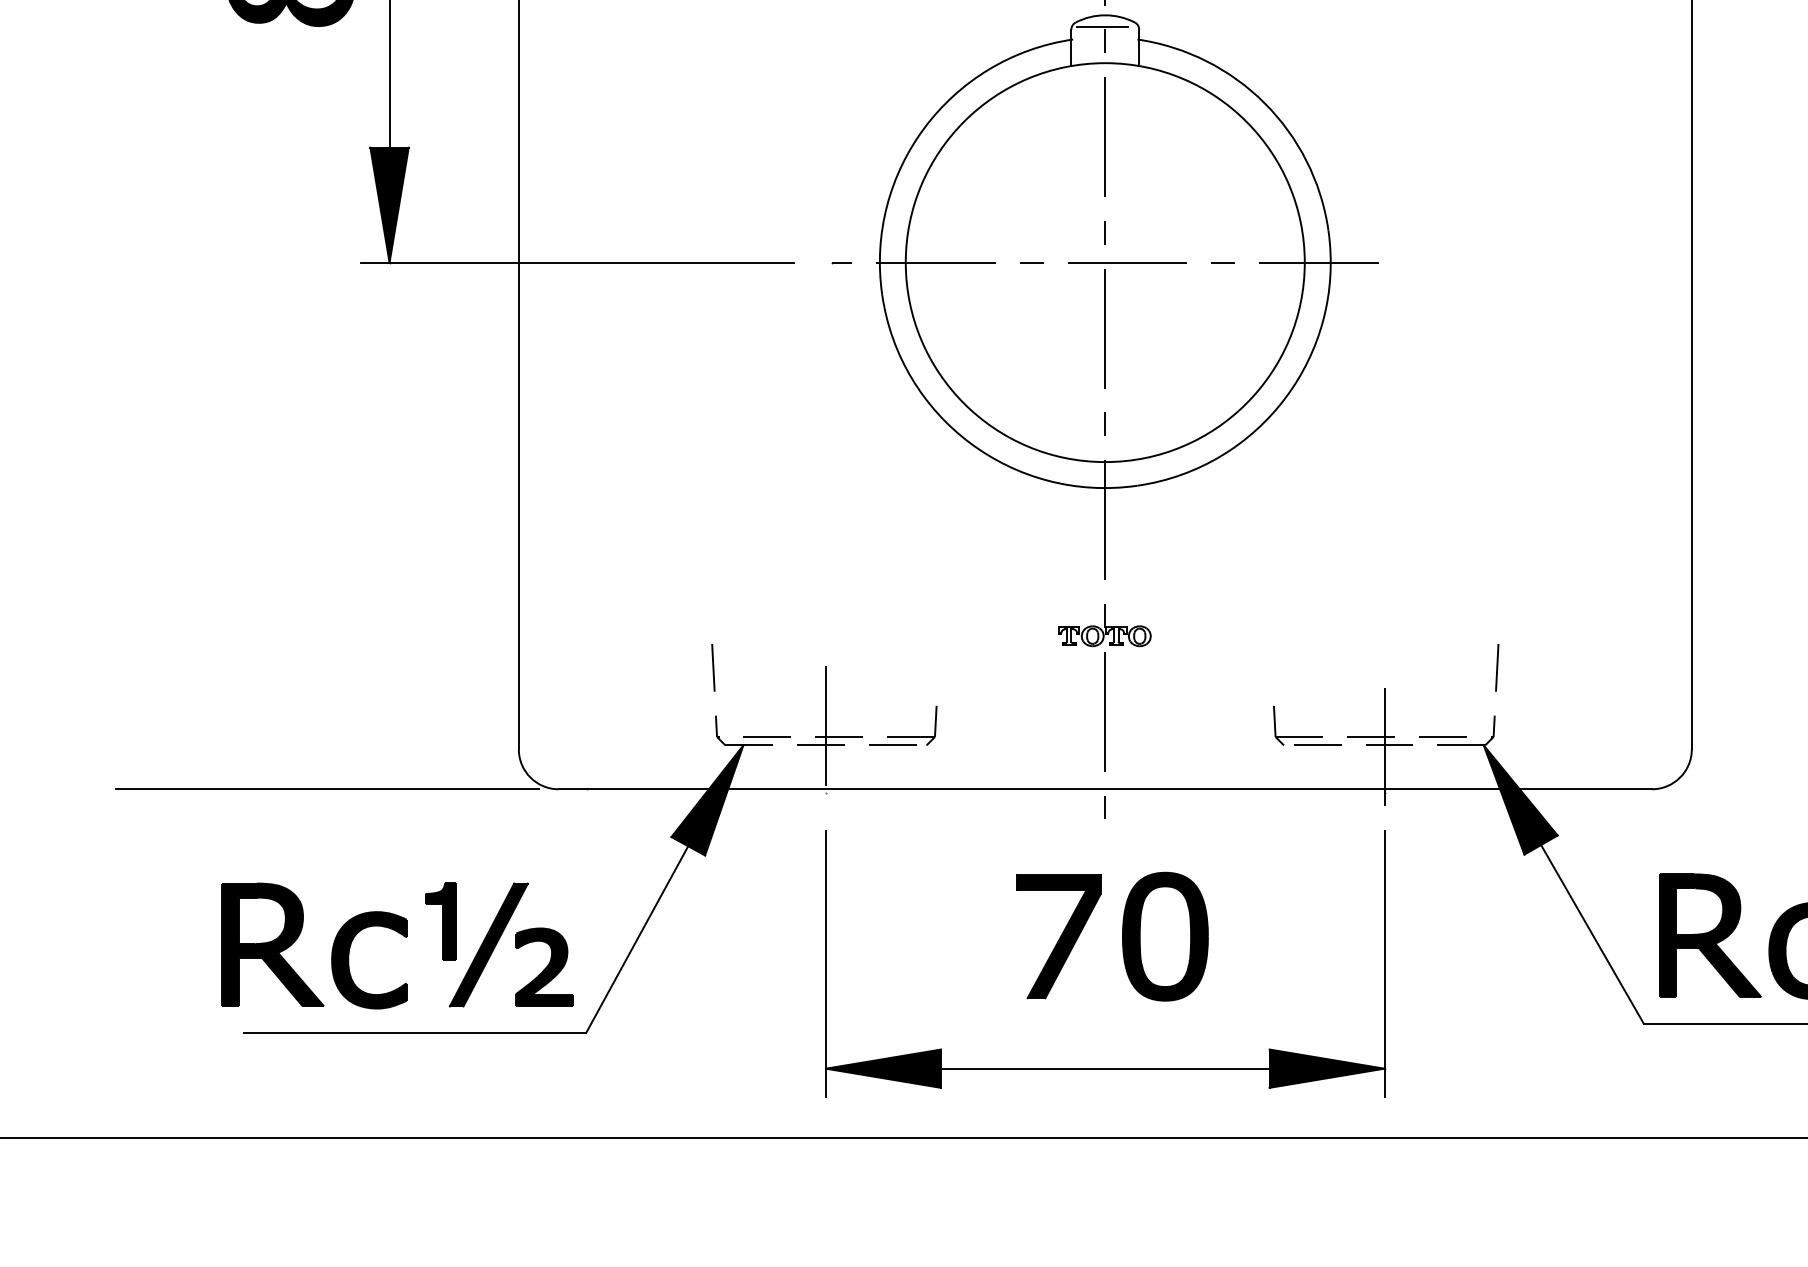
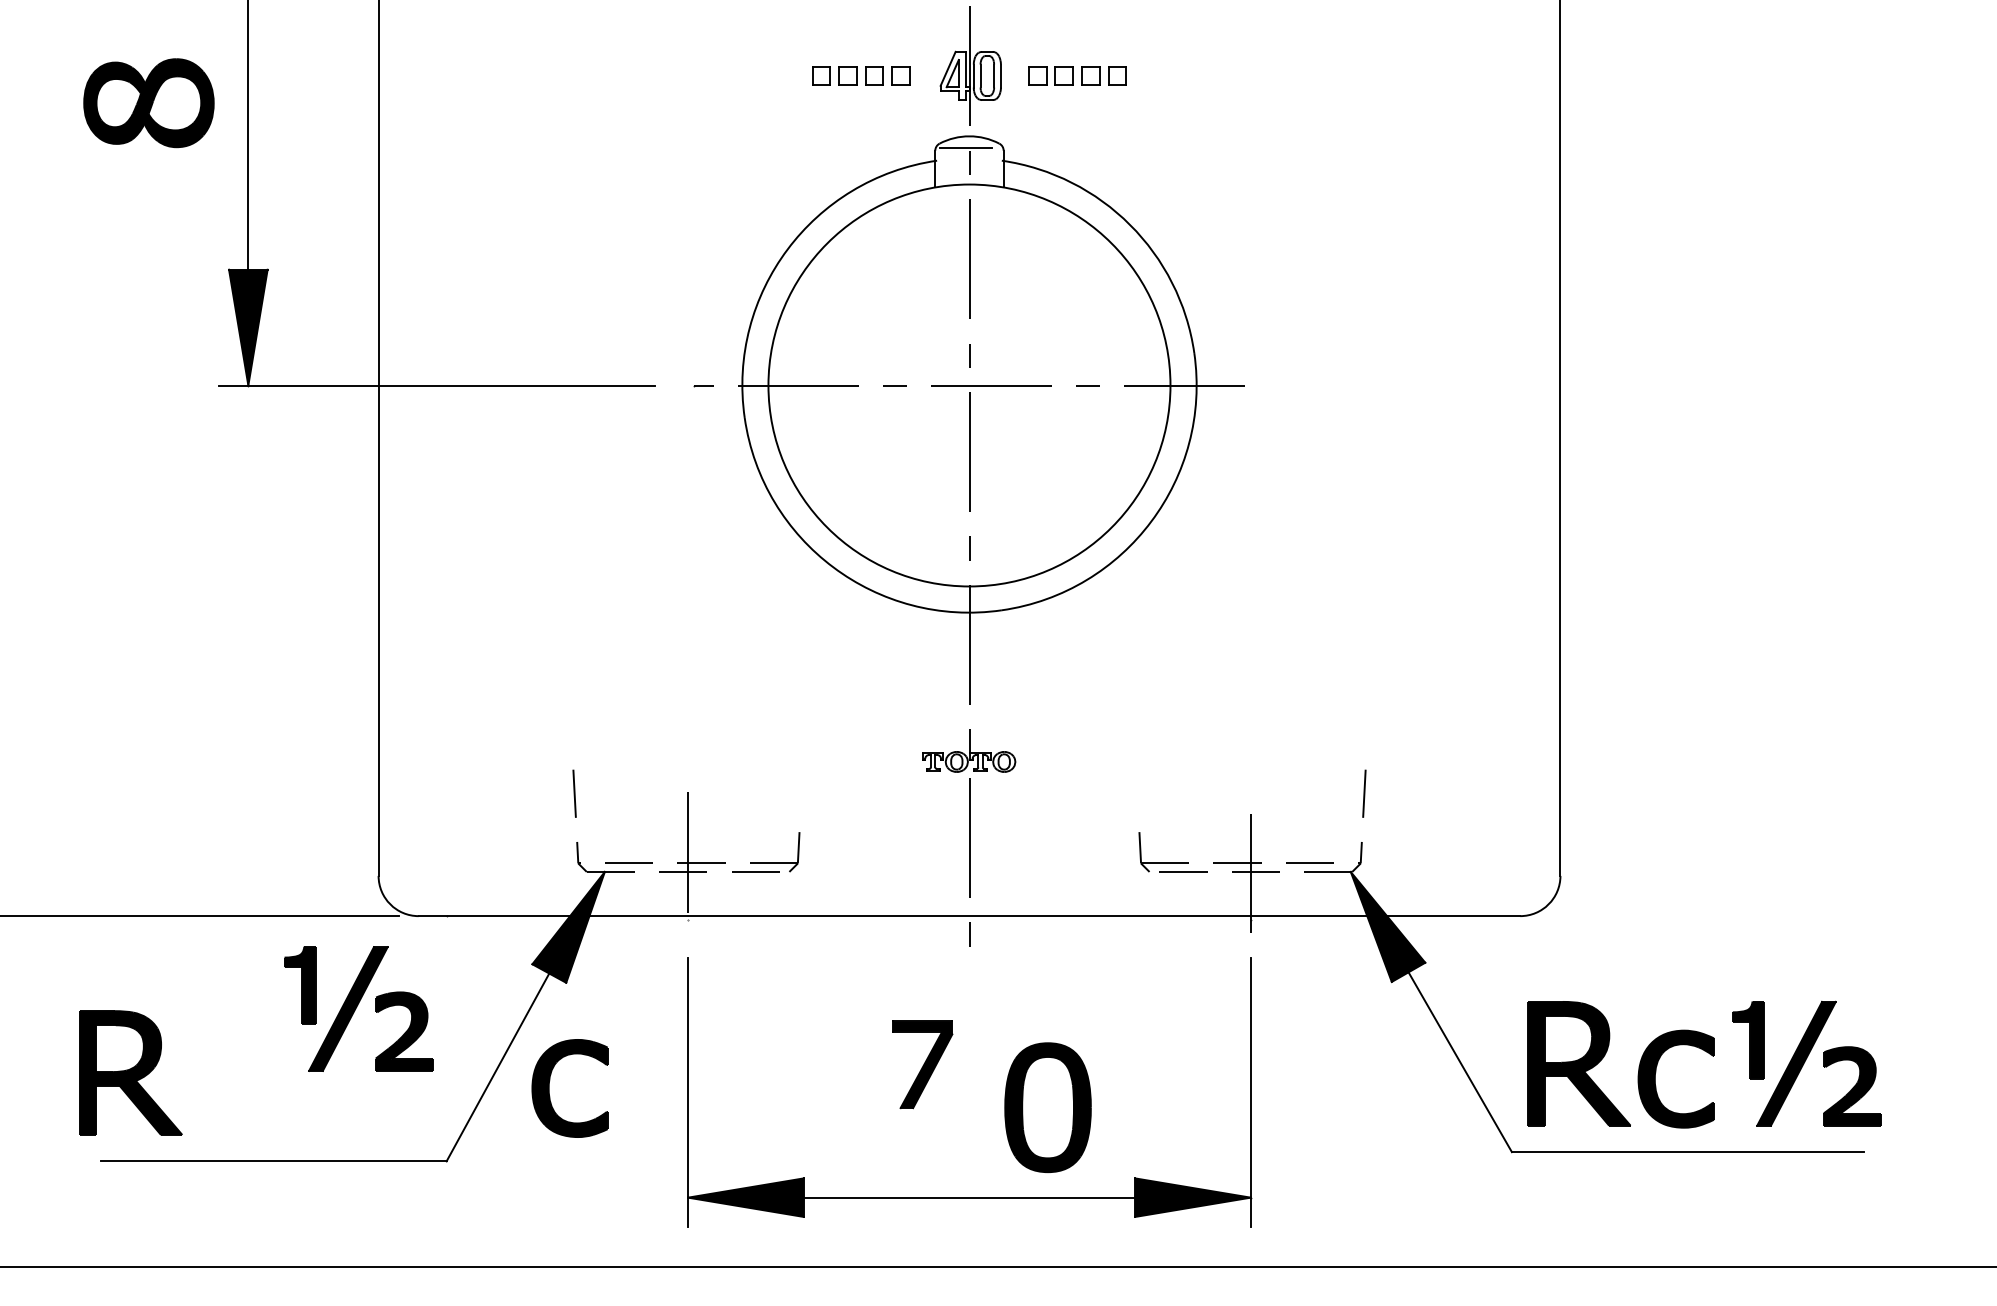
part: (1058, 936) -> (922, 1064), size x0.7
part: (1164, 936) -> (1047, 1107), moved
part: (498, 944) -> (358, 1008), moved
part: (349, 960) -> (549, 1088), moved

